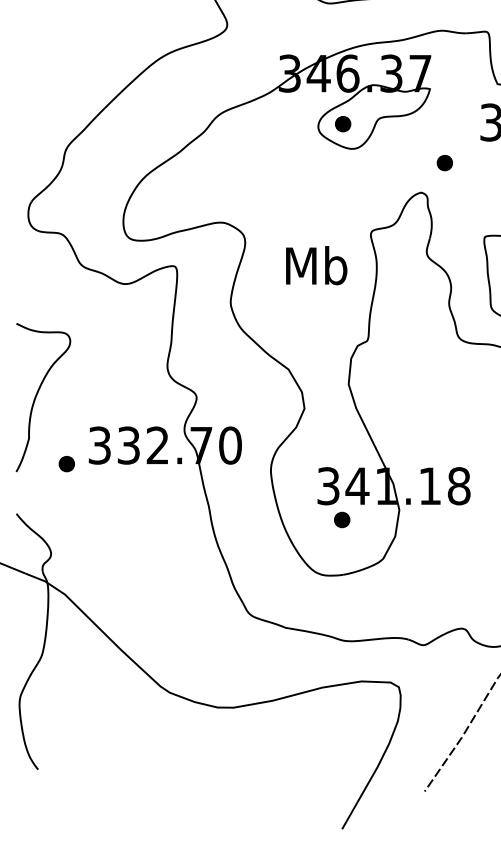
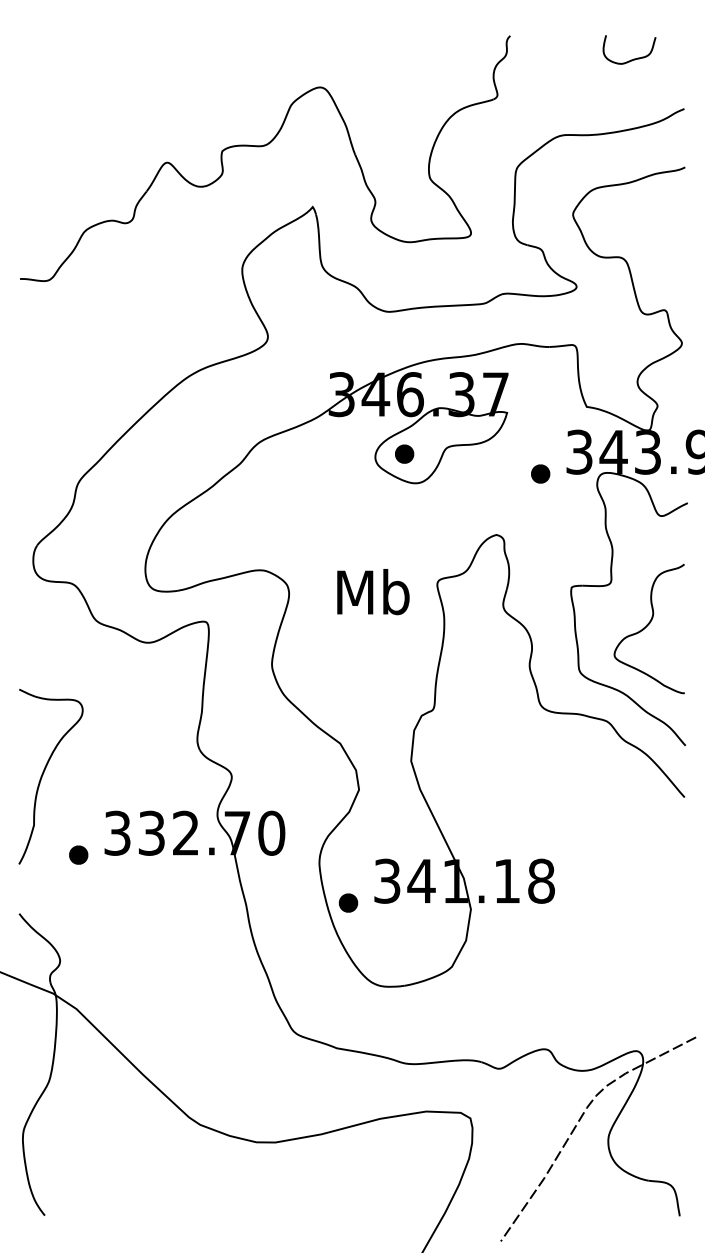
part: (444, 162) -> (540, 473), moved
text: (316, 266) -> (373, 592), moved
part: (342, 519) -> (348, 902), moved

